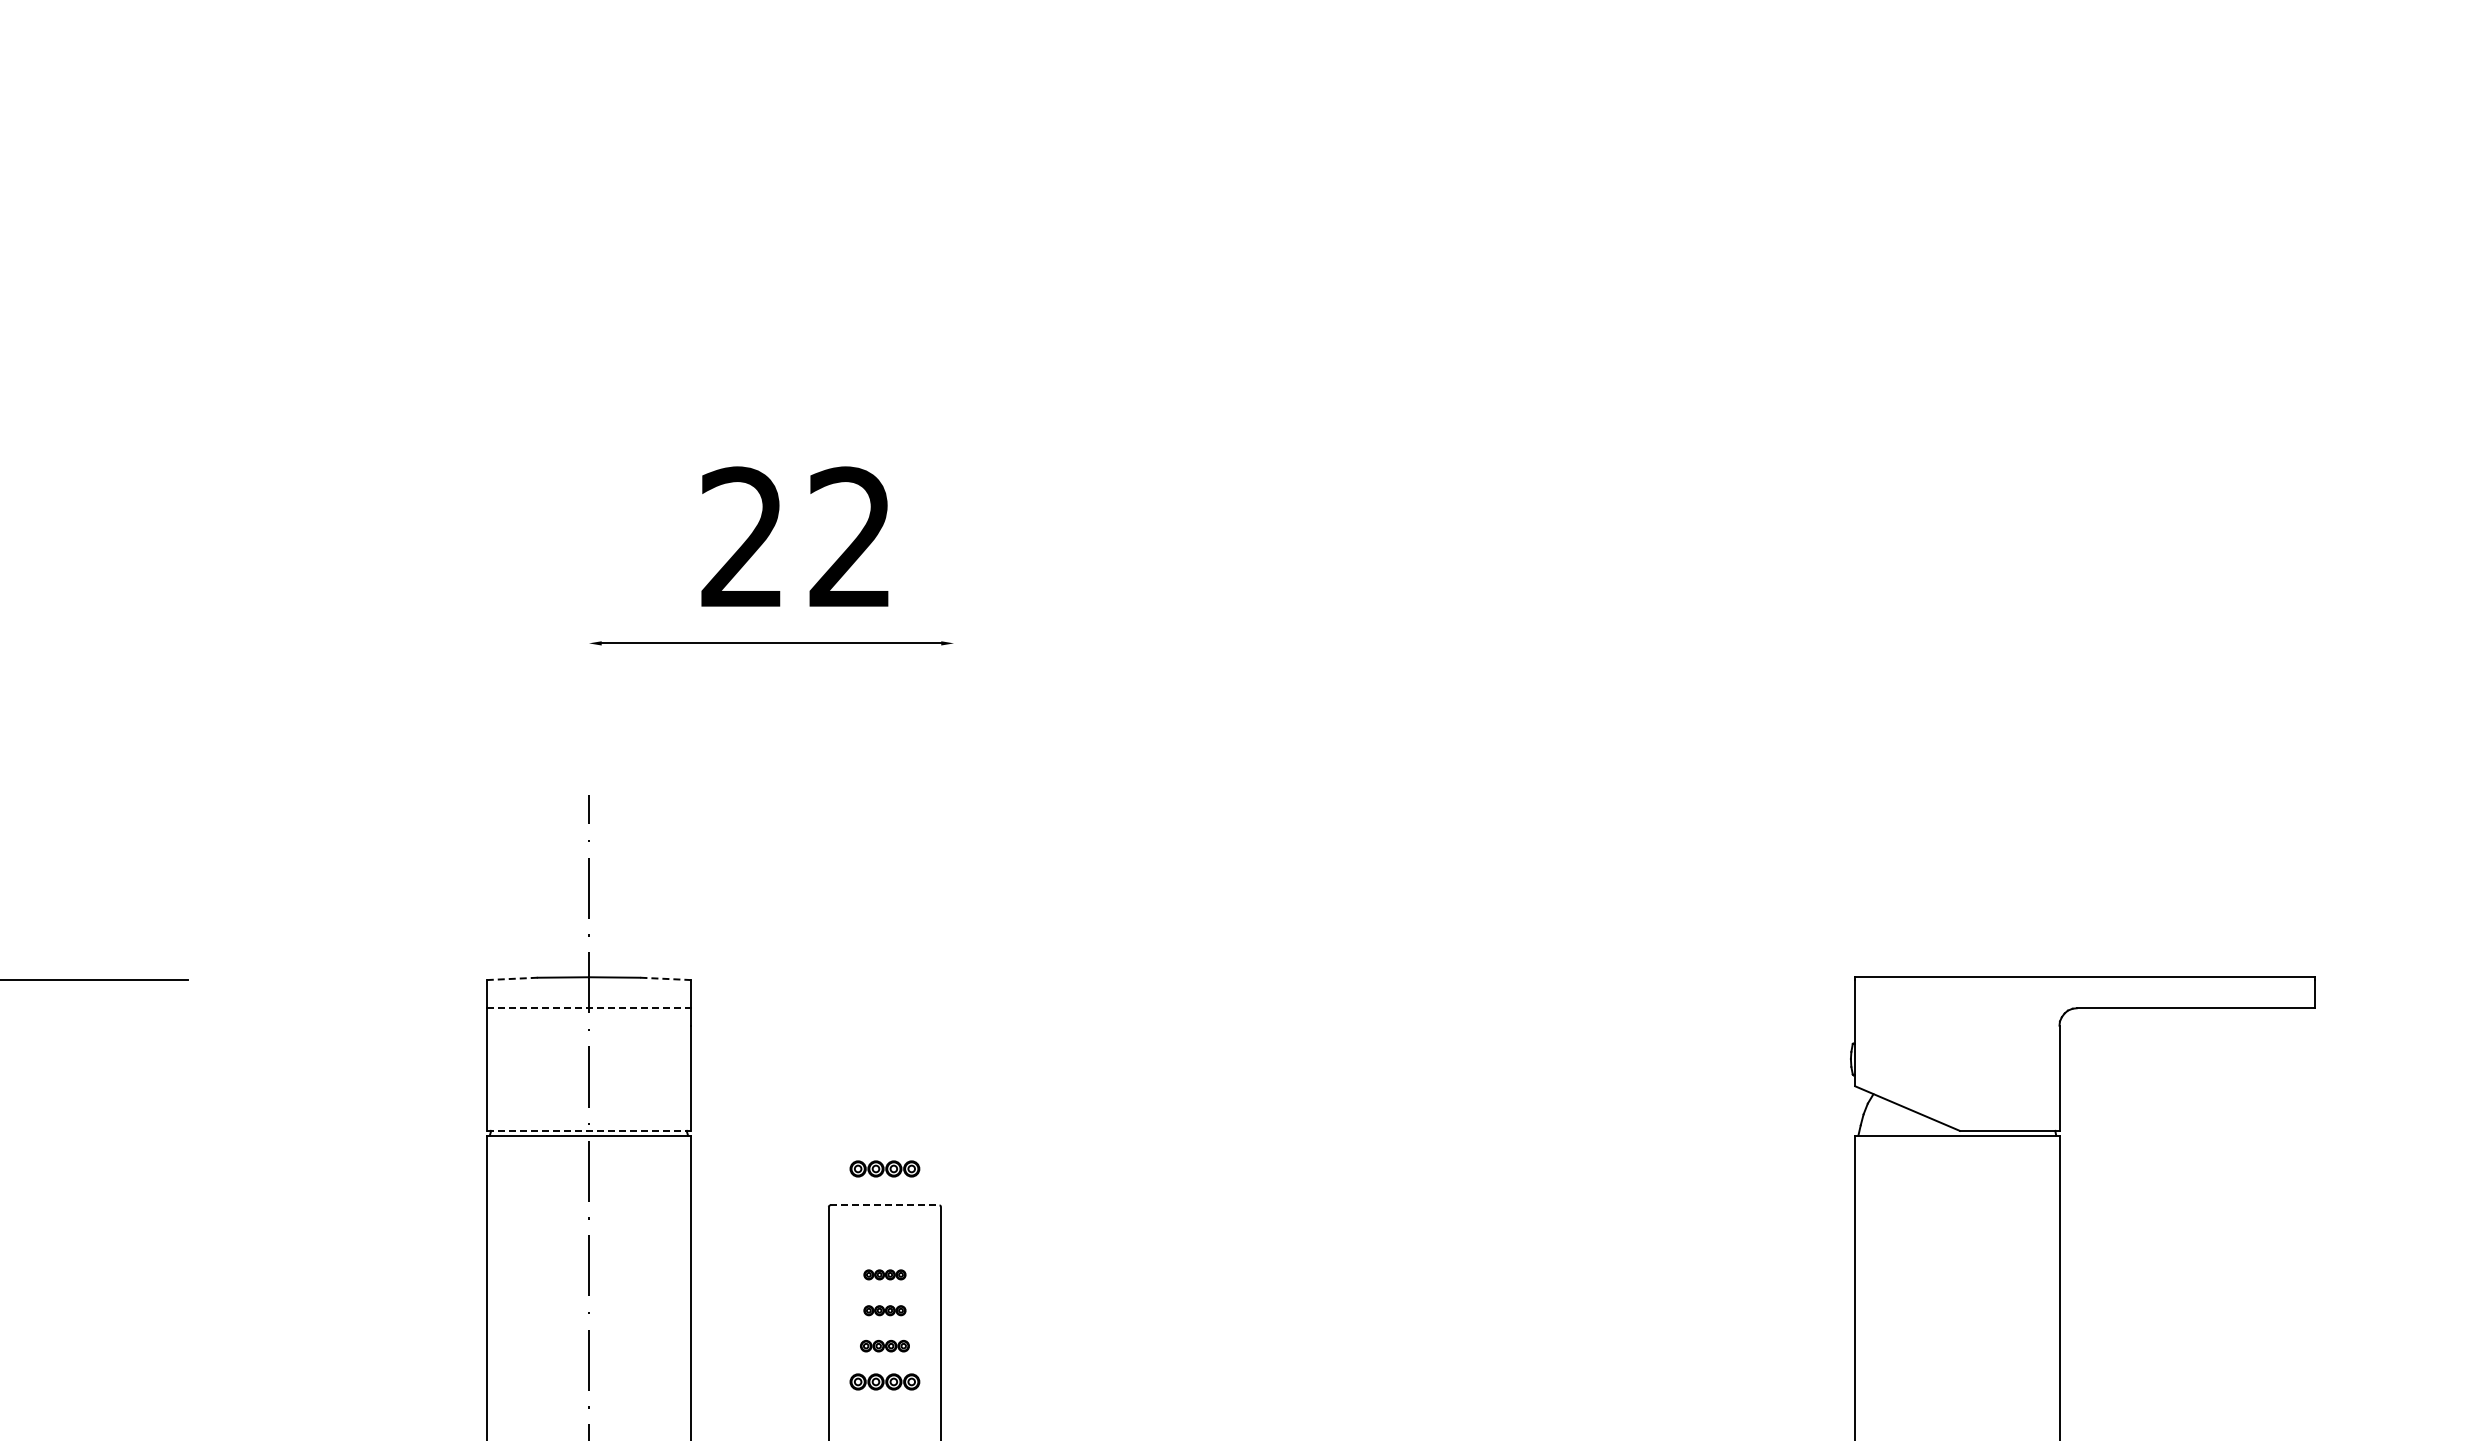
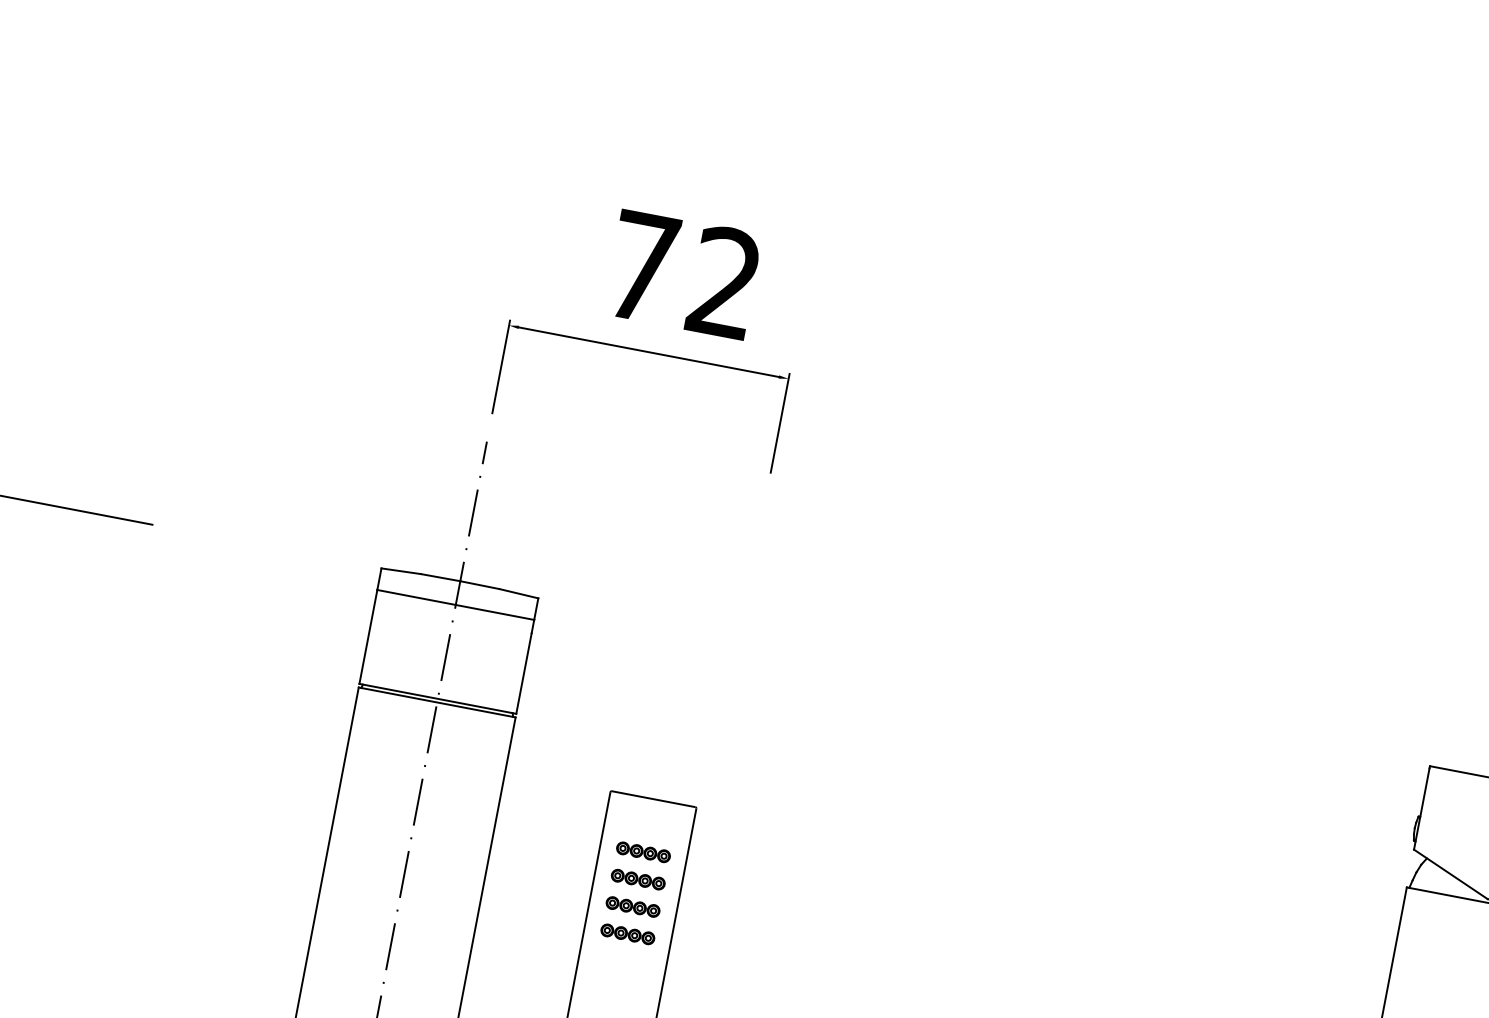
text: (741, 536) -> (641, 265), 22 -> 72
line: (588, 697) -> (500, 366), added
line: (954, 701) -> (780, 423), added
line: (512, 978) -> (401, 571), dashed -> solid
line: (665, 978) -> (518, 593), dashed -> solid
line: (589, 1008) -> (456, 605), dashed -> solid
line: (589, 1130) -> (438, 698), dashed -> solid
part: (884, 1168) -> (658, 770), removed
line: (884, 1205) -> (653, 799), dashed -> solid
part: (884, 1274) -> (643, 852), size x1.67
part: (884, 1310) -> (637, 879), size x1.67
part: (884, 1345) -> (632, 906), size x1.43

